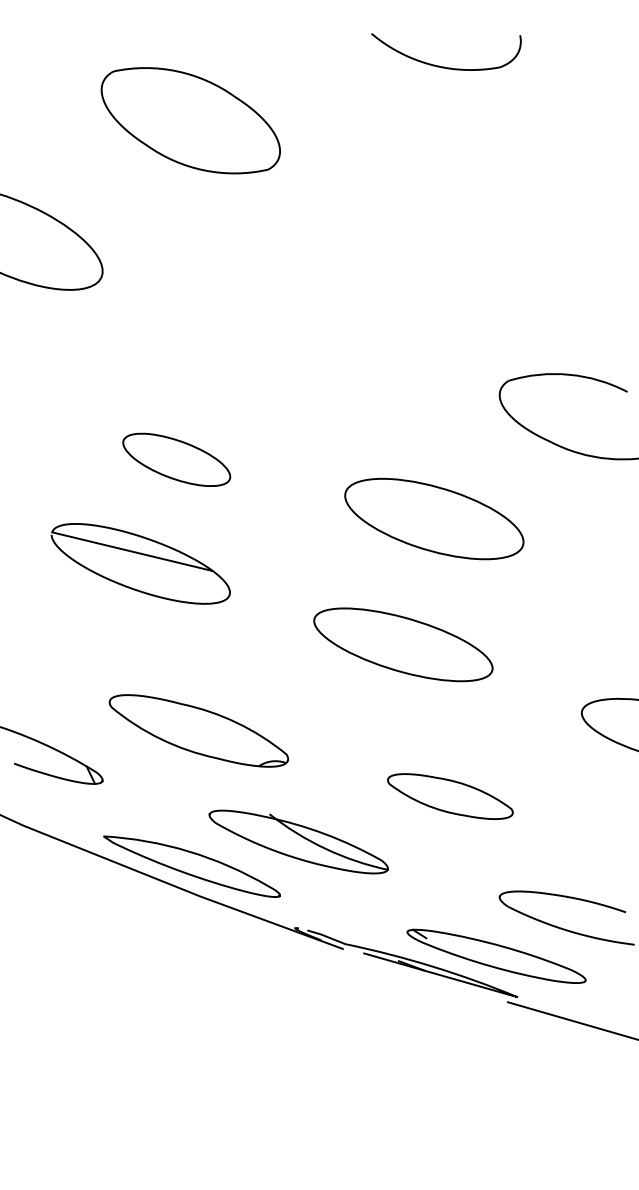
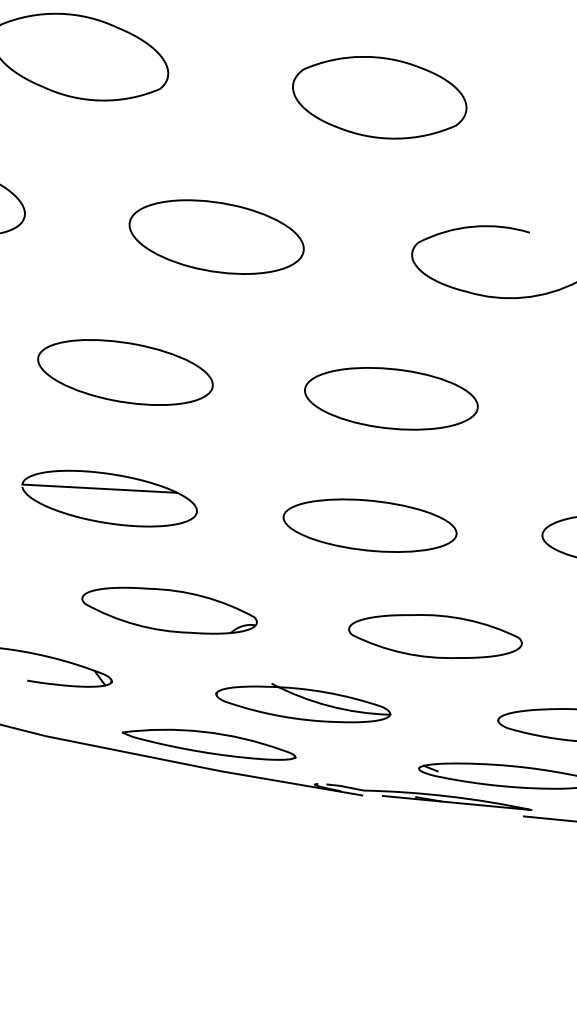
part: (496, 221) -> (379, 97), added
part: (298, 335) -> (216, 236), added
part: (176, 459) -> (125, 372), size x1.67
part: (434, 519) -> (391, 399), moved
curve: (143, 555) -> (110, 490), moved
part: (403, 644) -> (370, 525), moved
part: (198, 730) -> (169, 610), moved
part: (450, 796) -> (435, 636), size x1.43

